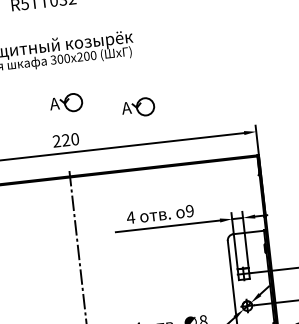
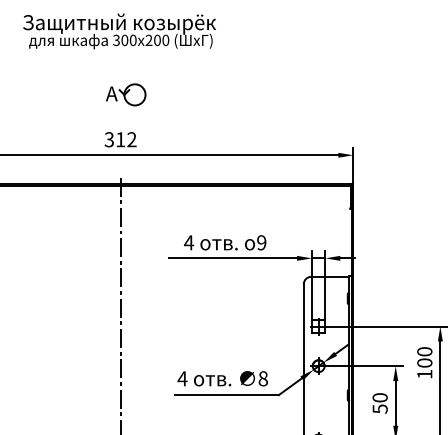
part: (138, 107) -> (213, 109), removed
text: (65, 140) -> (120, 139), 220 -> 312

